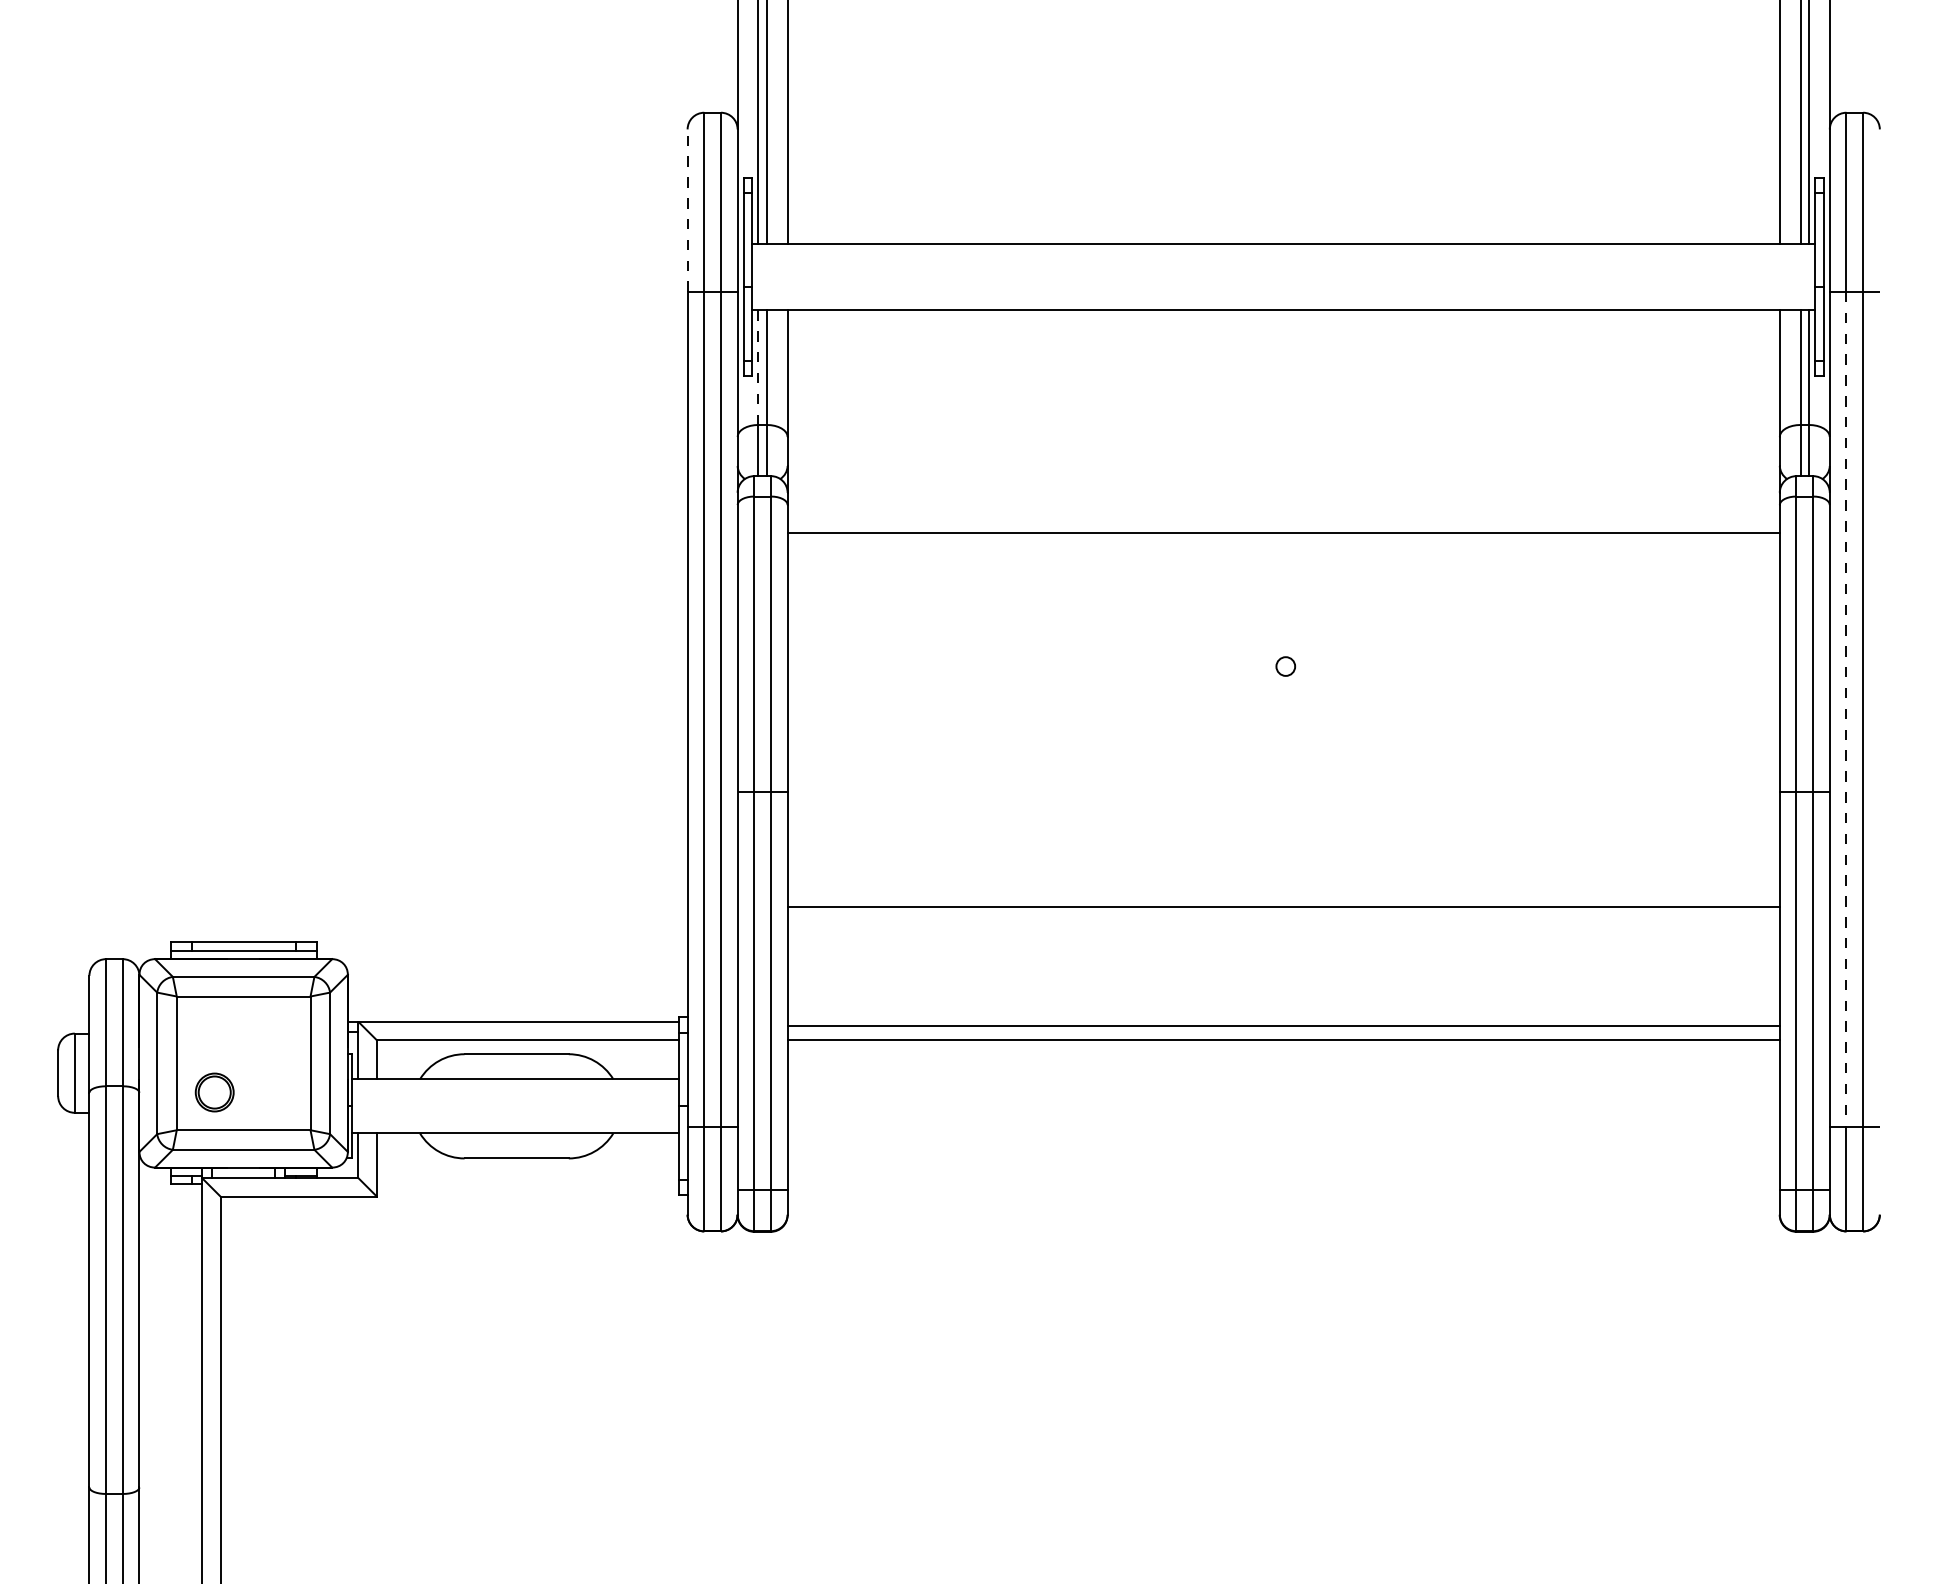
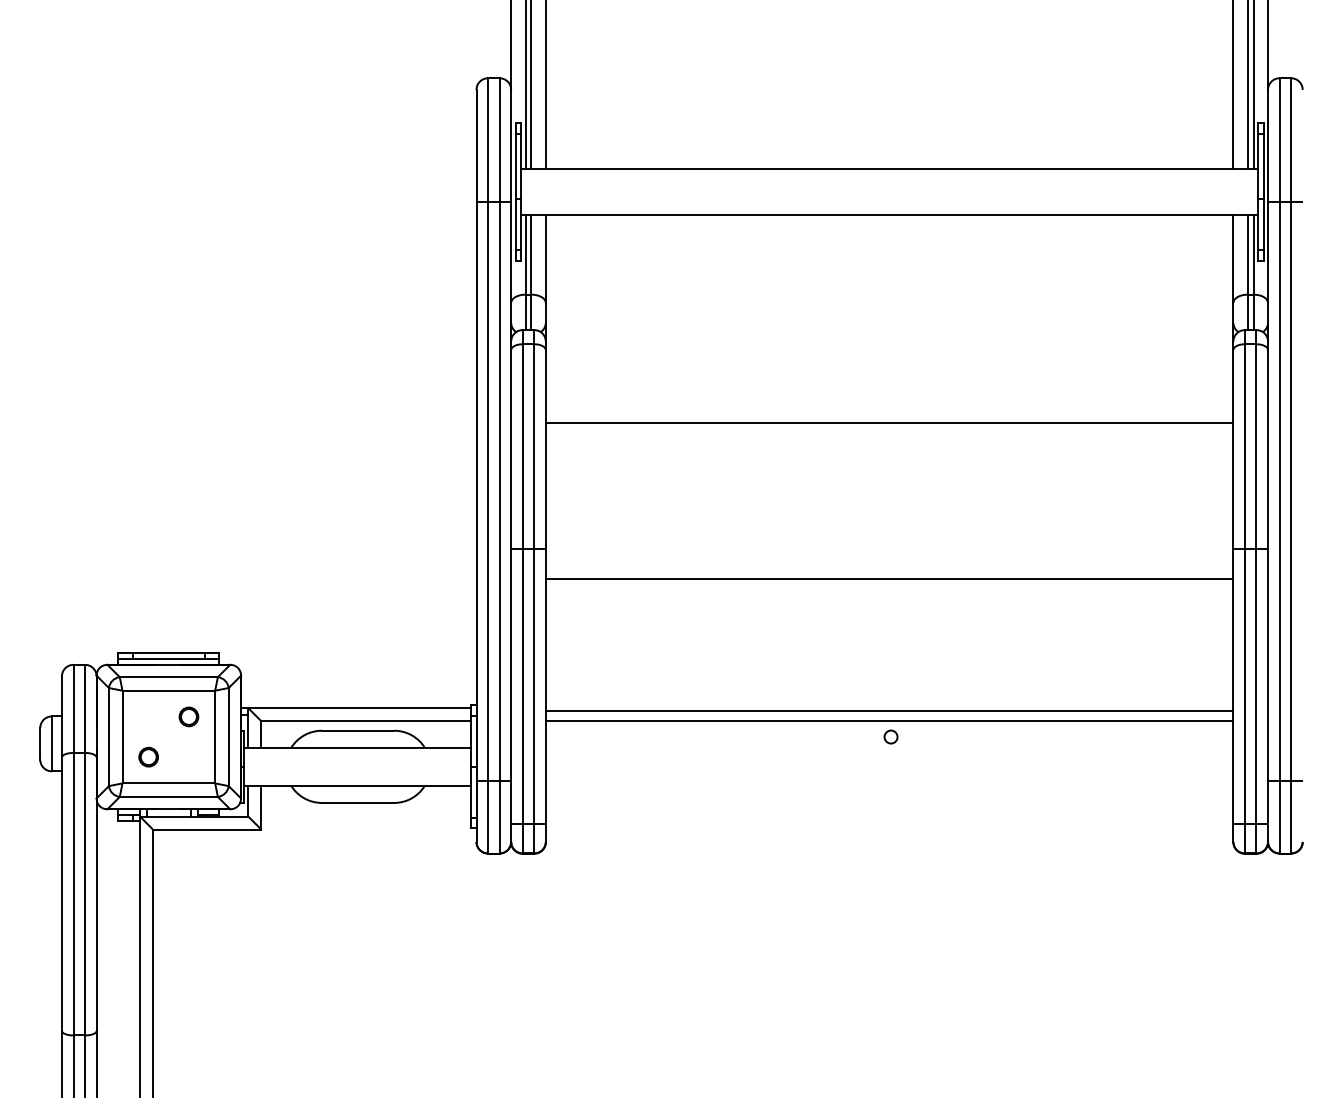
line: (687, 209) -> (476, 145), dashed -> solid
line: (758, 367) -> (525, 254), dashed -> solid
line: (1283, 532) -> (889, 422), moved
circle: (1285, 665) -> (890, 736), moved
line: (1846, 710) -> (1279, 492), dashed -> solid
line: (1283, 906) -> (889, 579), moved
part: (272, 1033) -> (188, 716), added
part: (214, 1091) -> (148, 756), size x0.71

